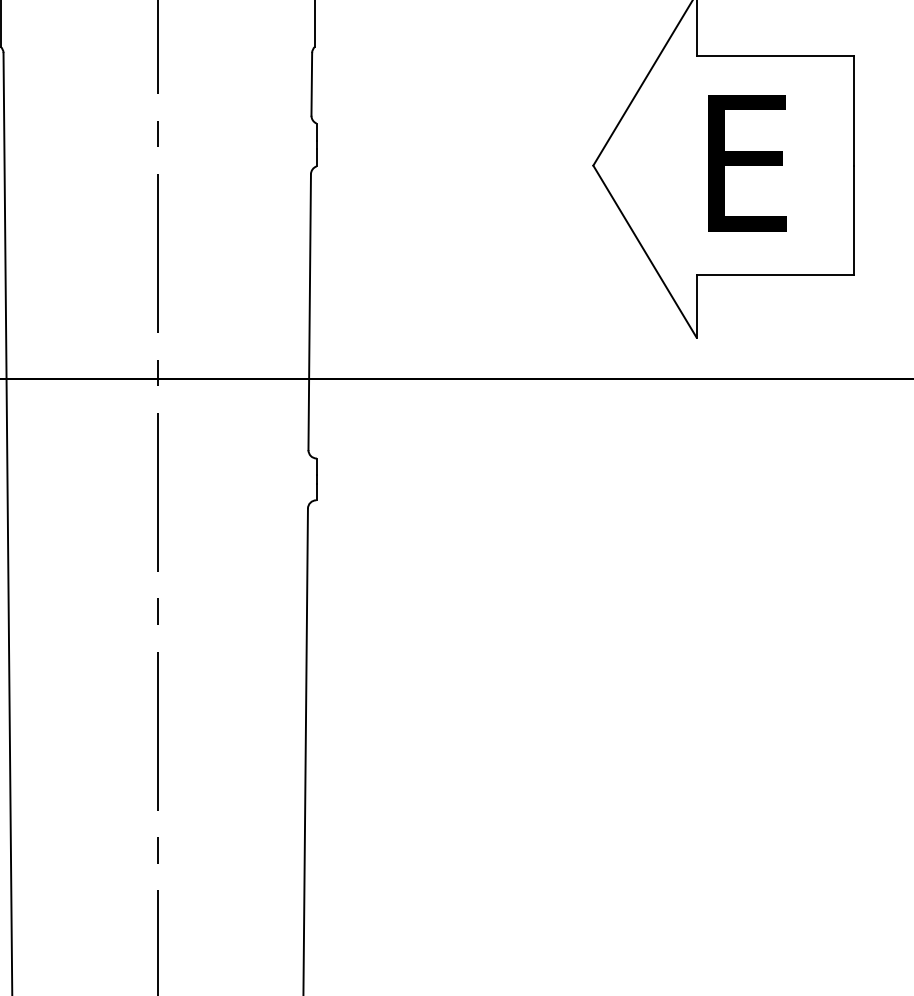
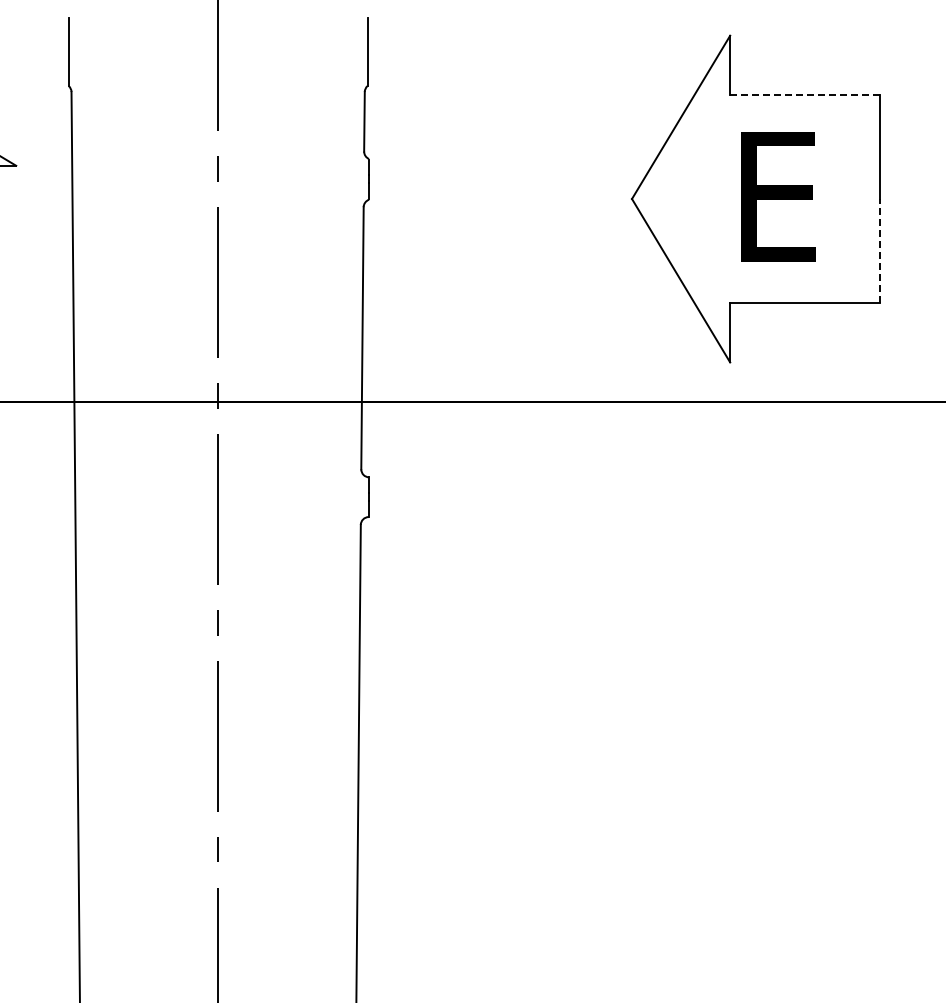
line: (774, 55) -> (804, 94), solid -> dashed
line: (853, 219) -> (879, 250), solid -> dashed

